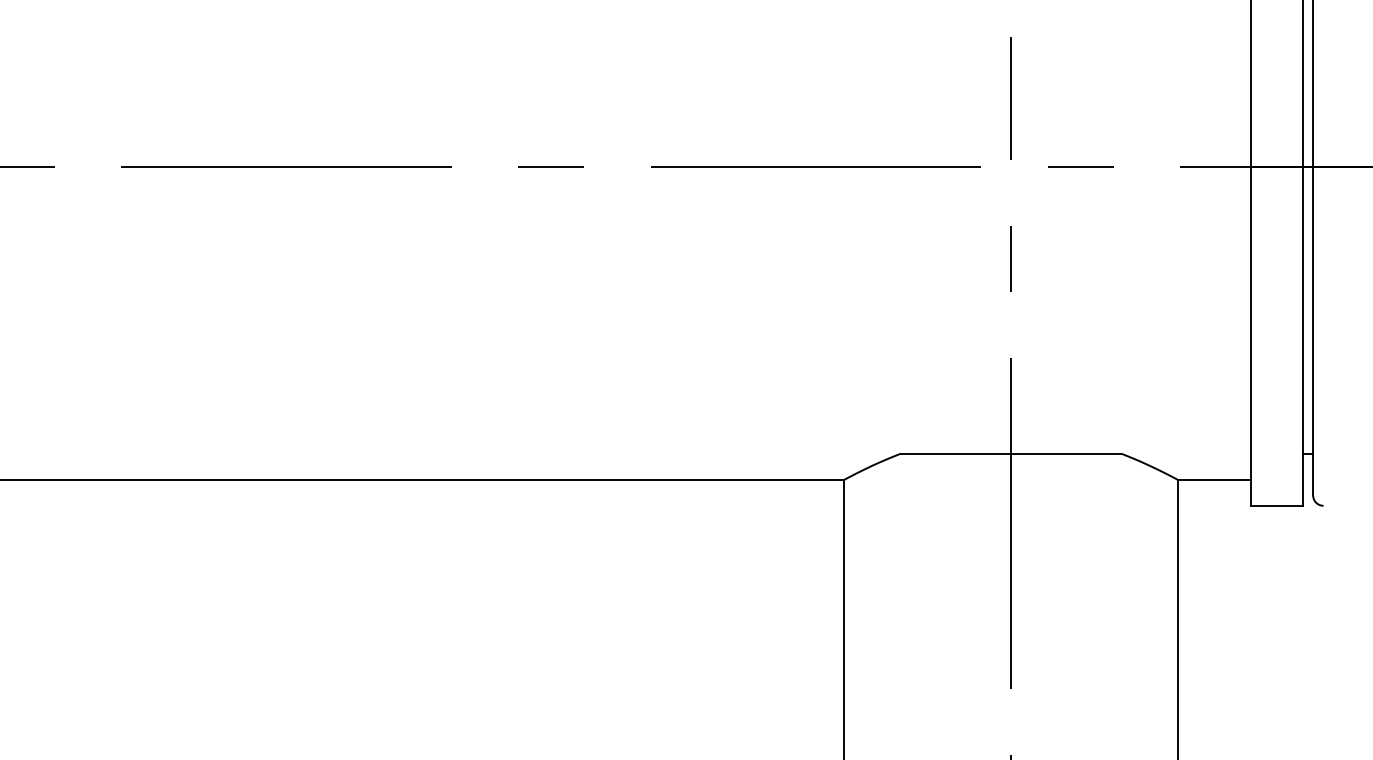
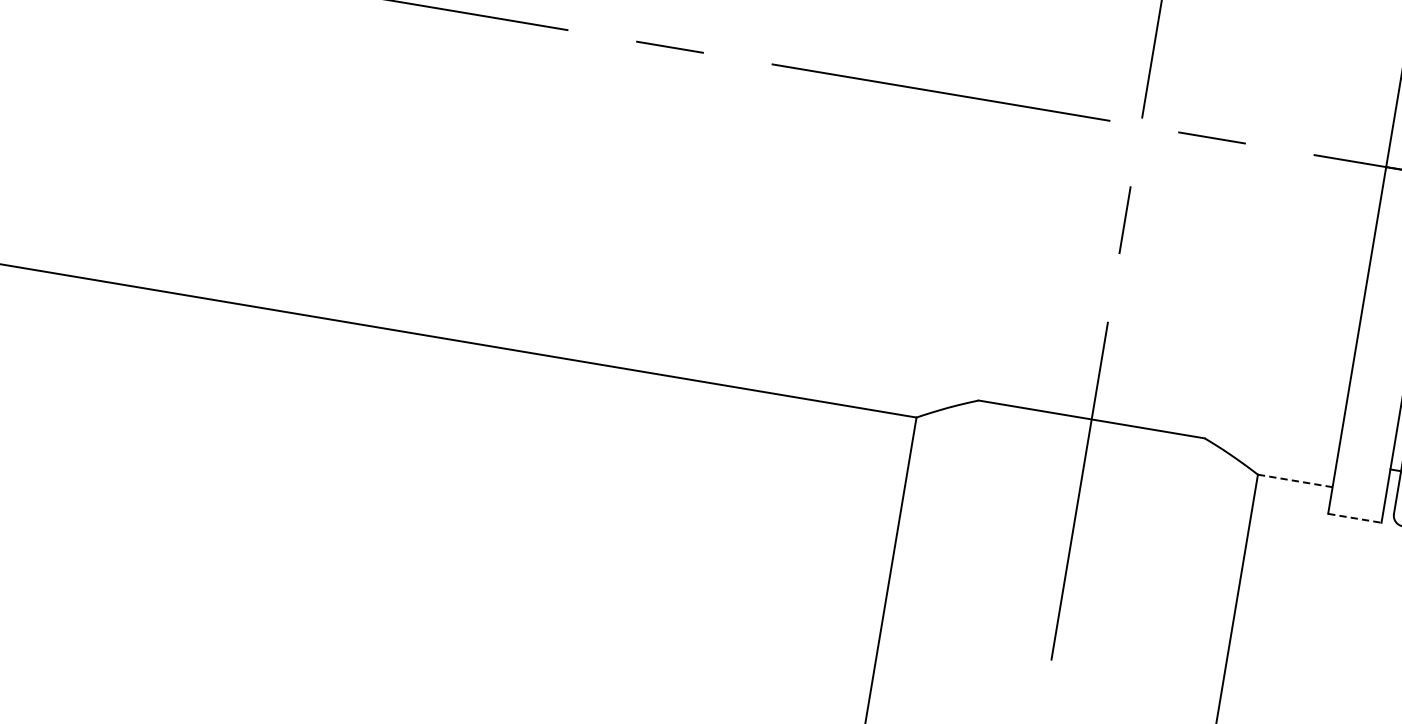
line: (1214, 479) -> (1295, 480), solid -> dashed
line: (1277, 505) -> (1355, 518), solid -> dashed

